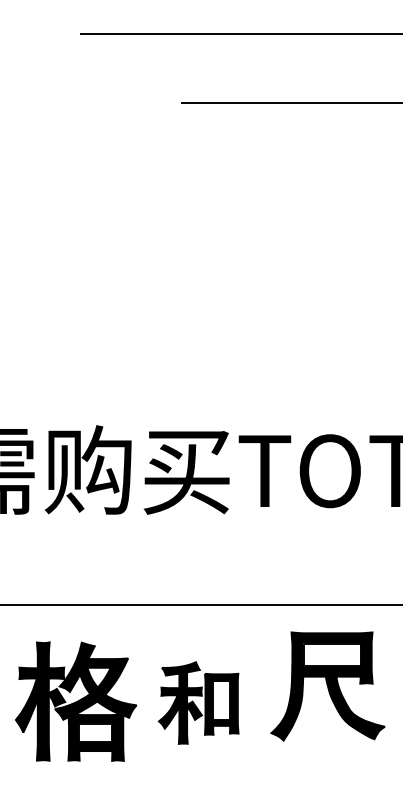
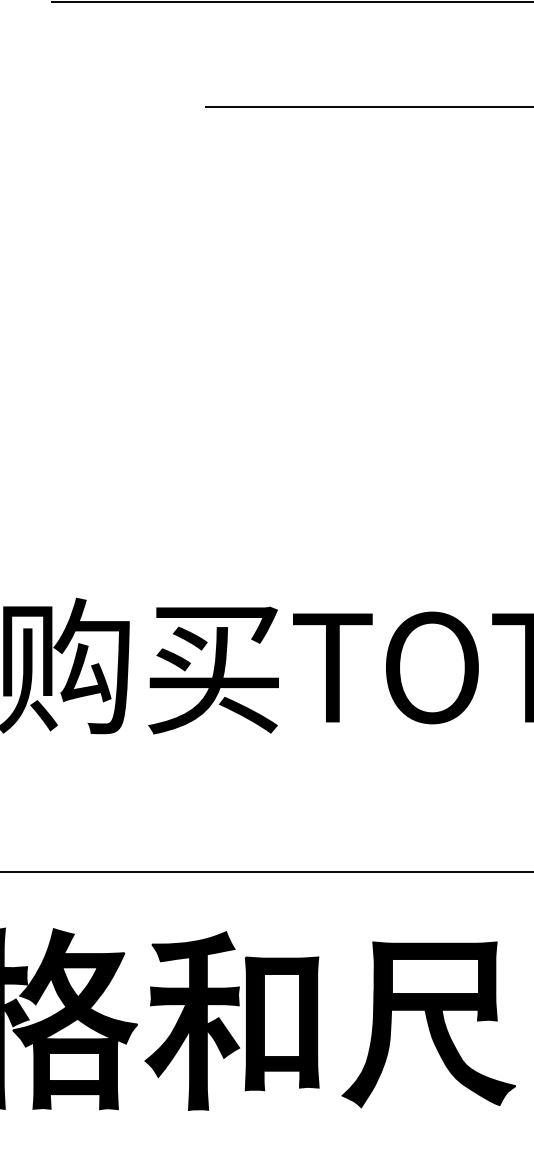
part: (327, 686) -> (428, 1024), moved
part: (198, 702) -> (231, 1020), size x1.43

